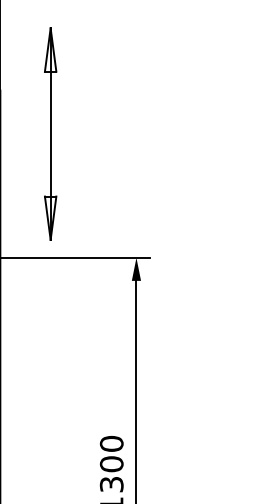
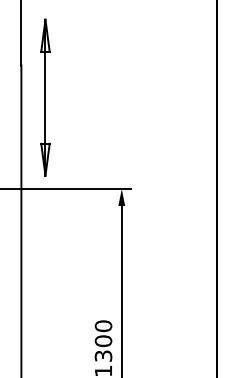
part: (50, 133) -> (45, 97), moved

